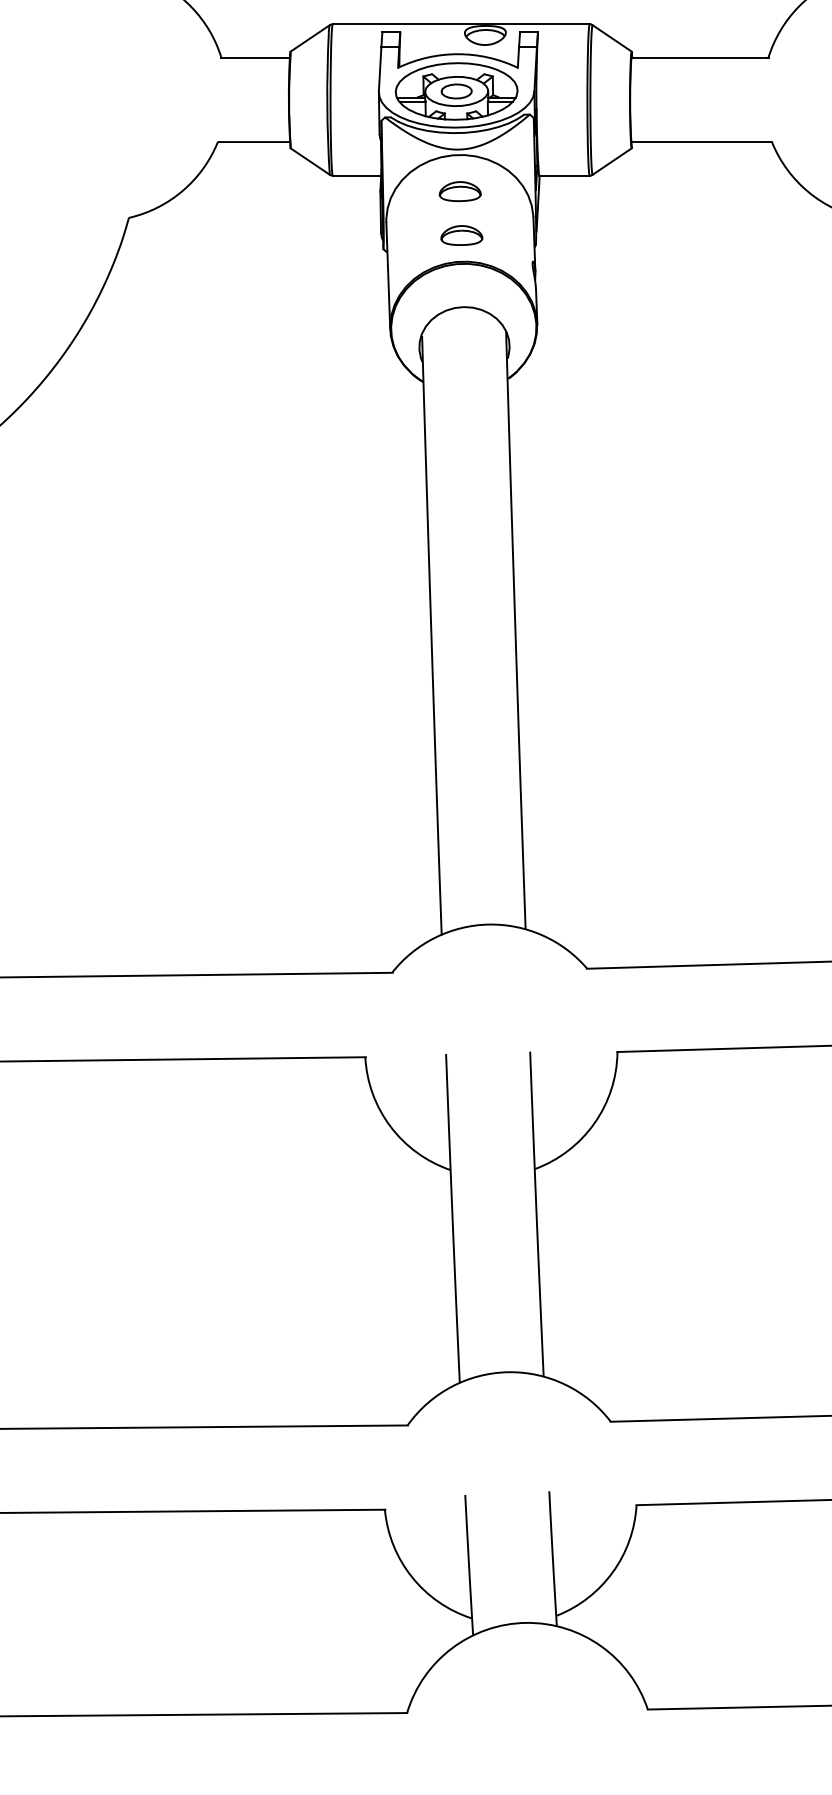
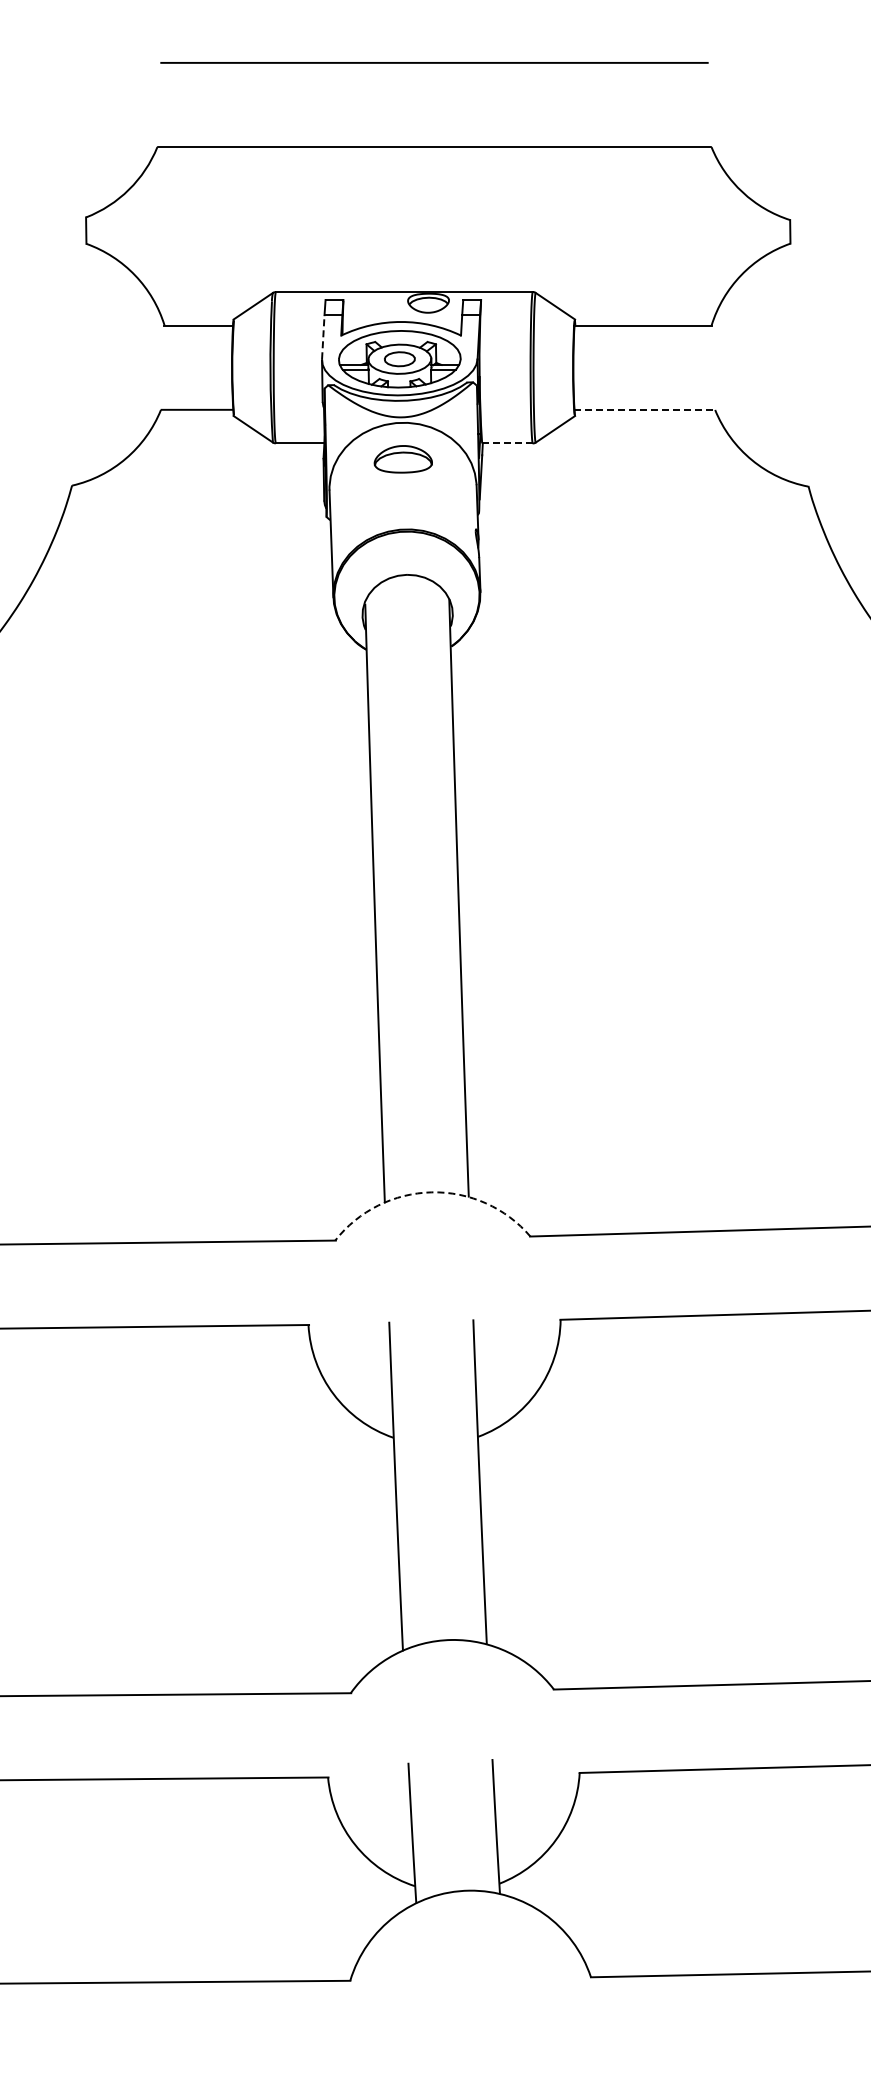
line: (380, 68) -> (323, 336), solid -> dashed
line: (701, 141) -> (644, 409), solid -> dashed
line: (564, 175) -> (507, 443), solid -> dashed
part: (460, 191) -> (403, 459), size x1.4
part: (461, 234) -> (404, 502), removed
arc: (488, 924) -> (431, 1192), solid -> dashed

